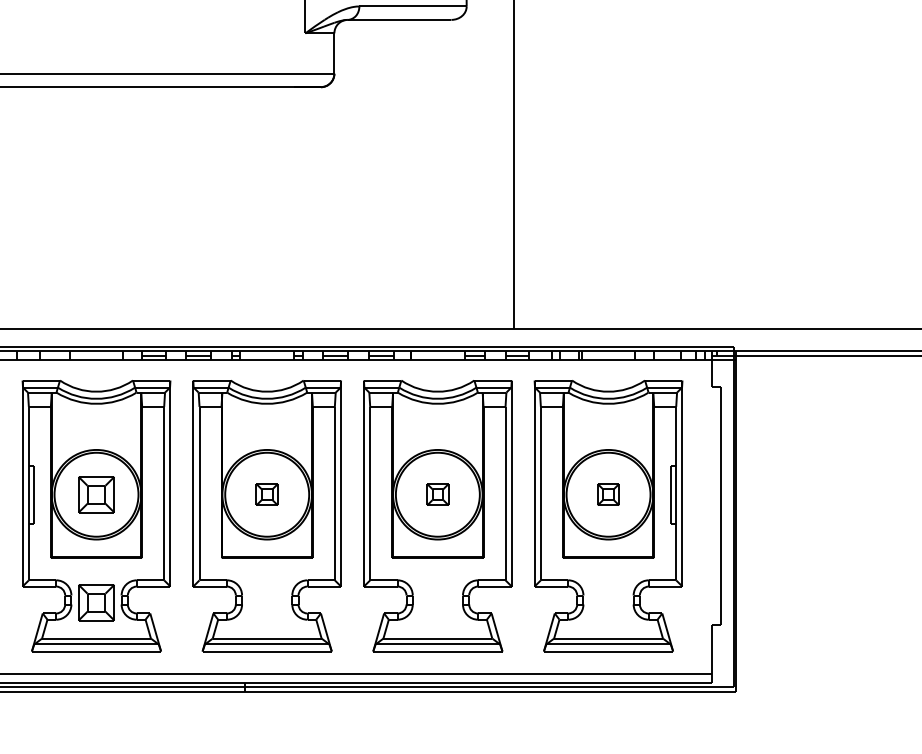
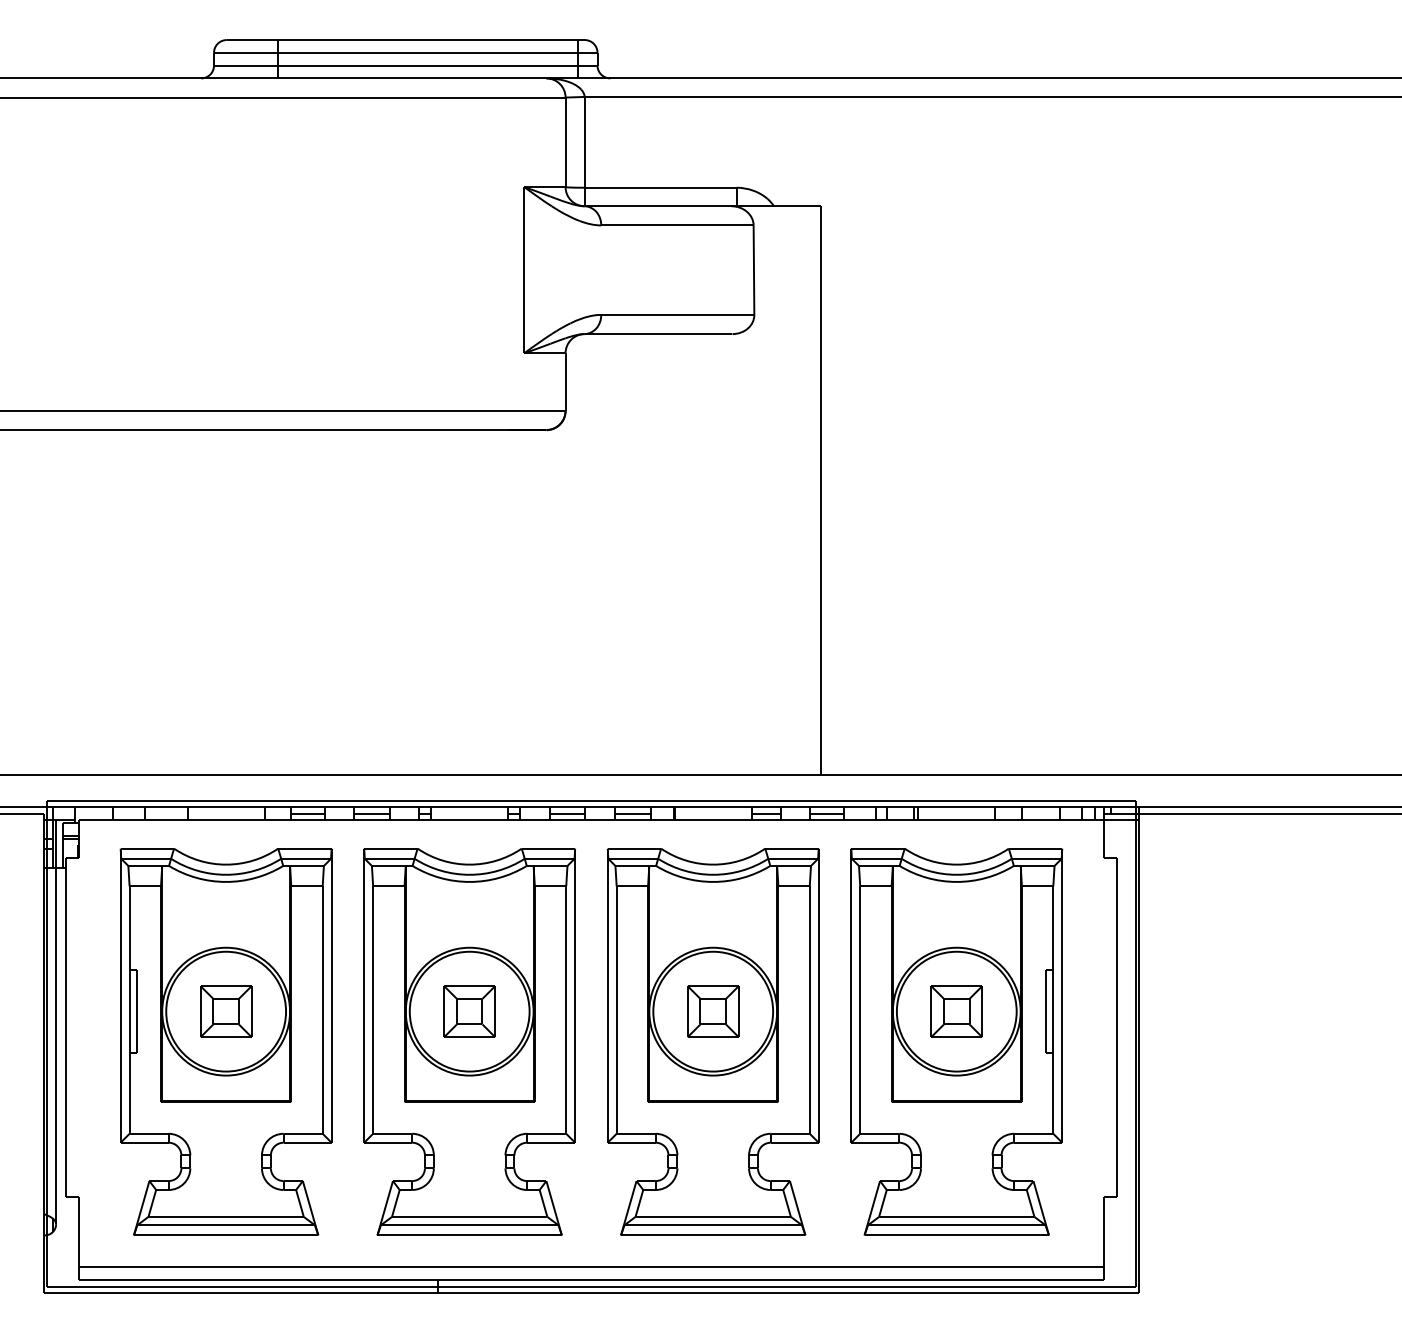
part: (267, 494) -> (469, 1011), size x1.67
part: (438, 494) -> (713, 1011), size x1.67
part: (608, 494) -> (956, 1011), size x1.67
part: (96, 602) -> (226, 1165), removed

